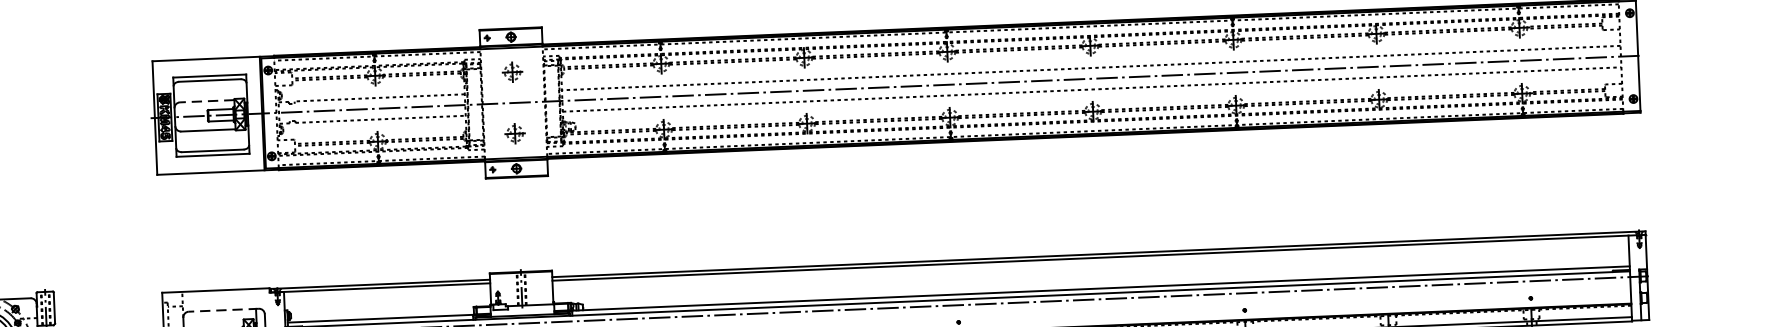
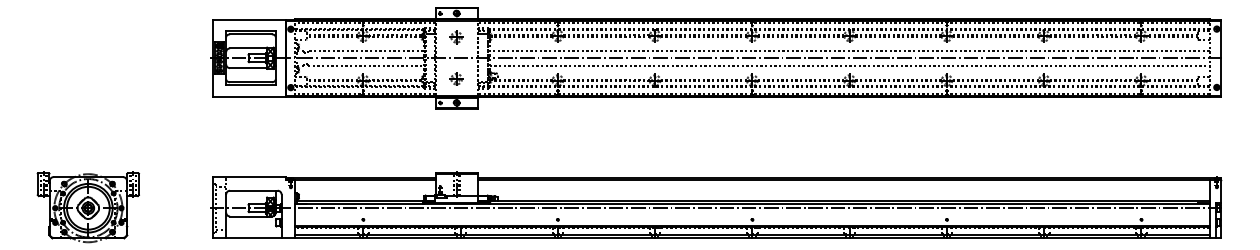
line: (207, 101) -> (248, 48), dashed -> solid
line: (223, 309) -> (253, 190), dashed -> solid

